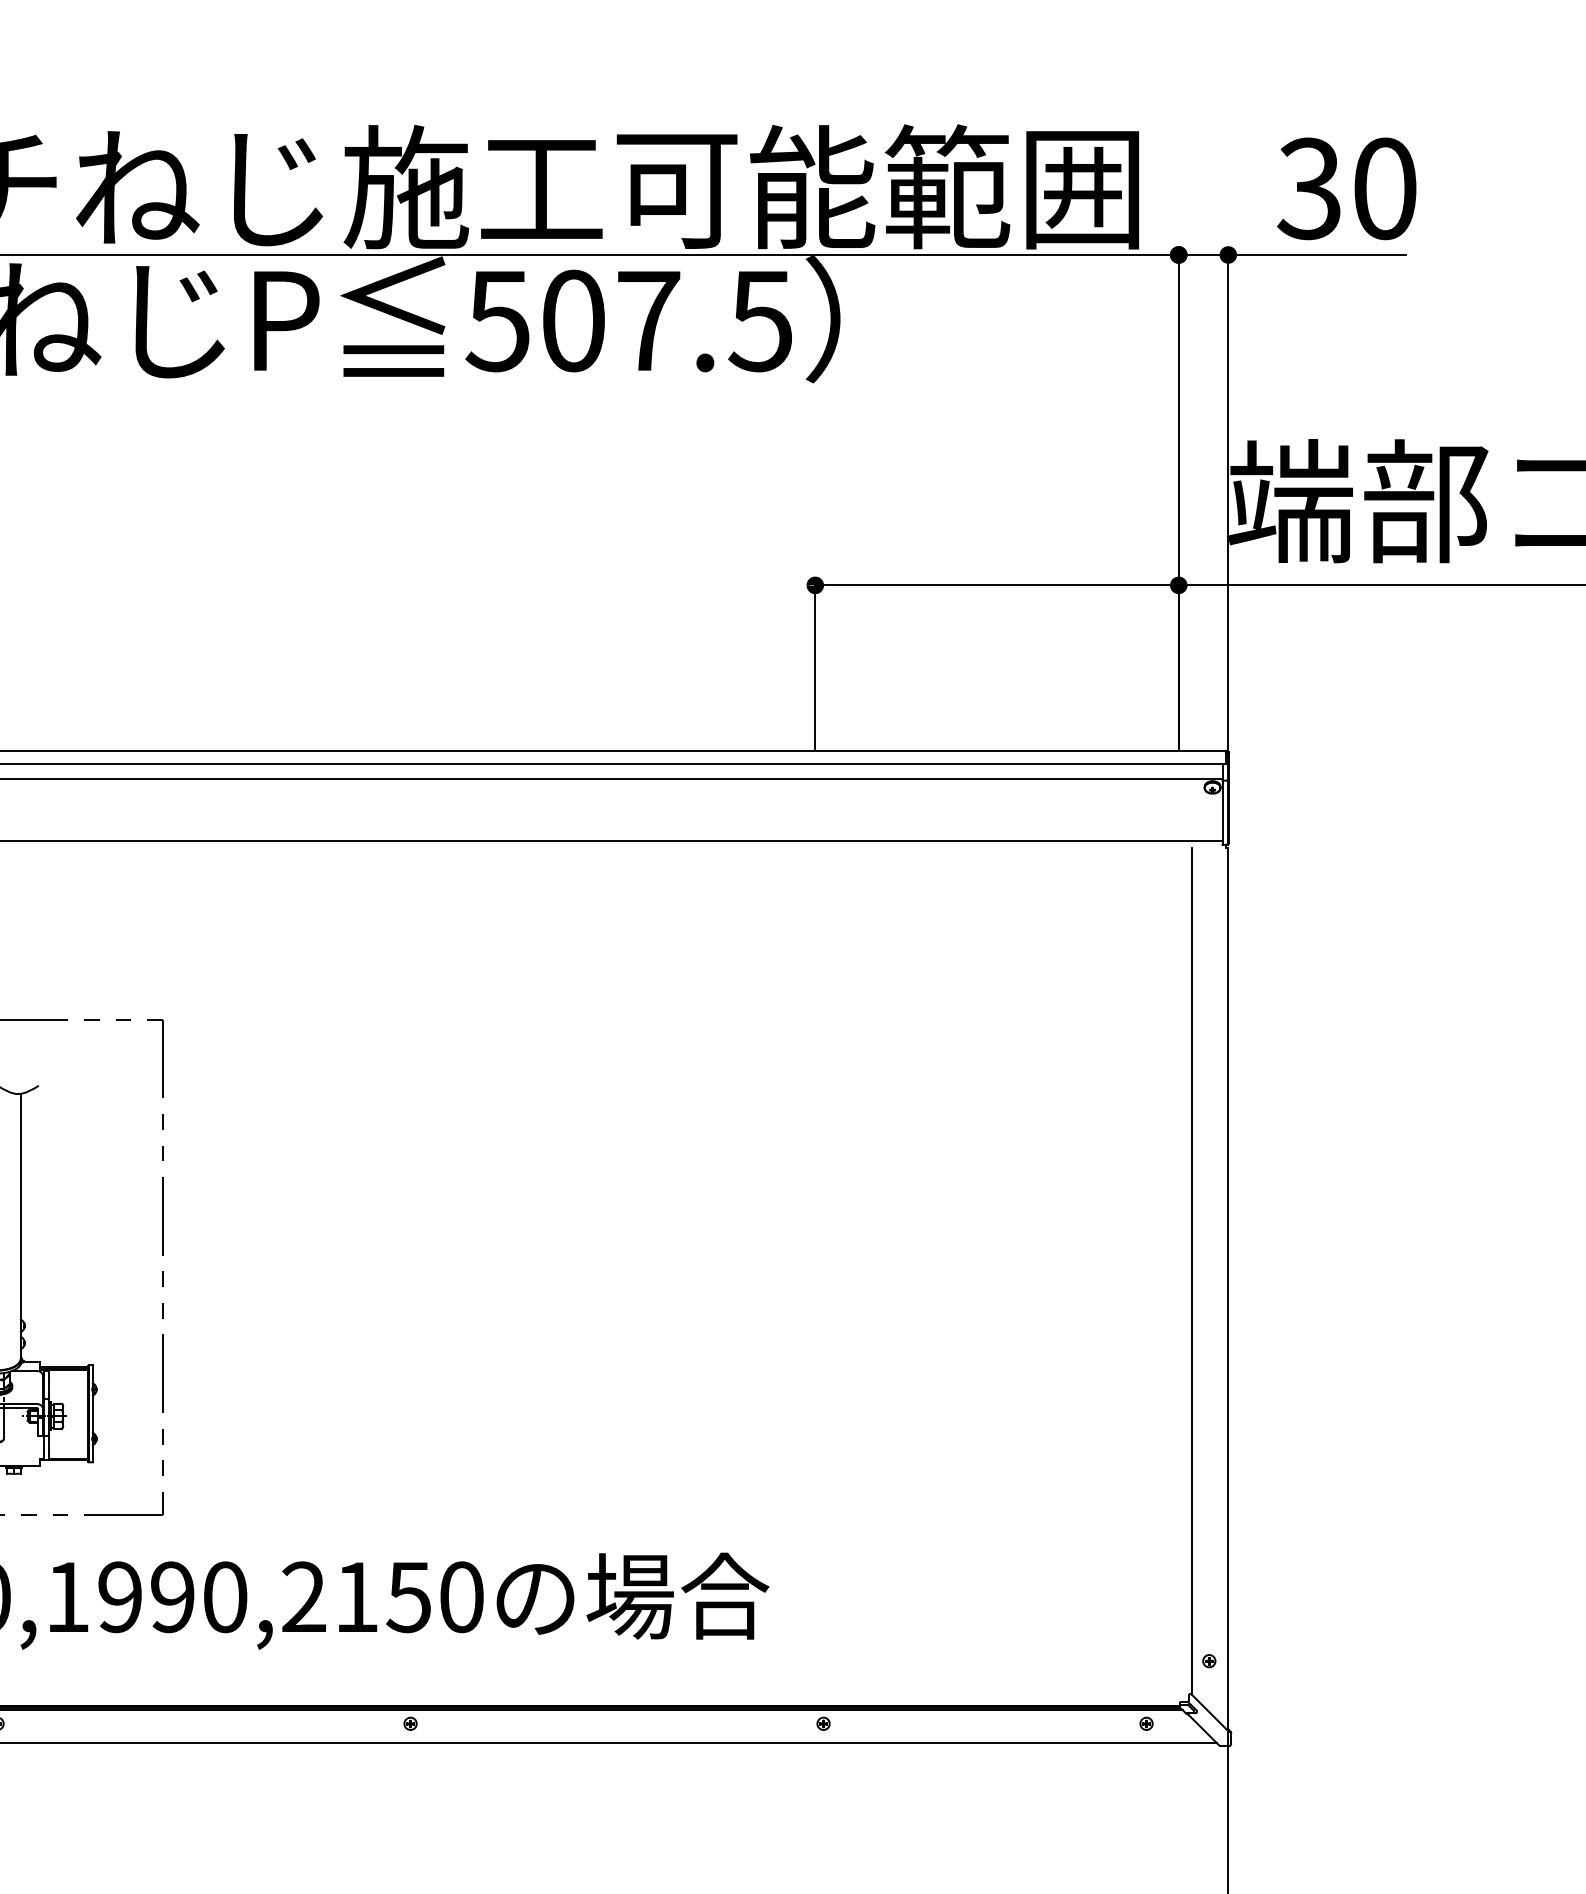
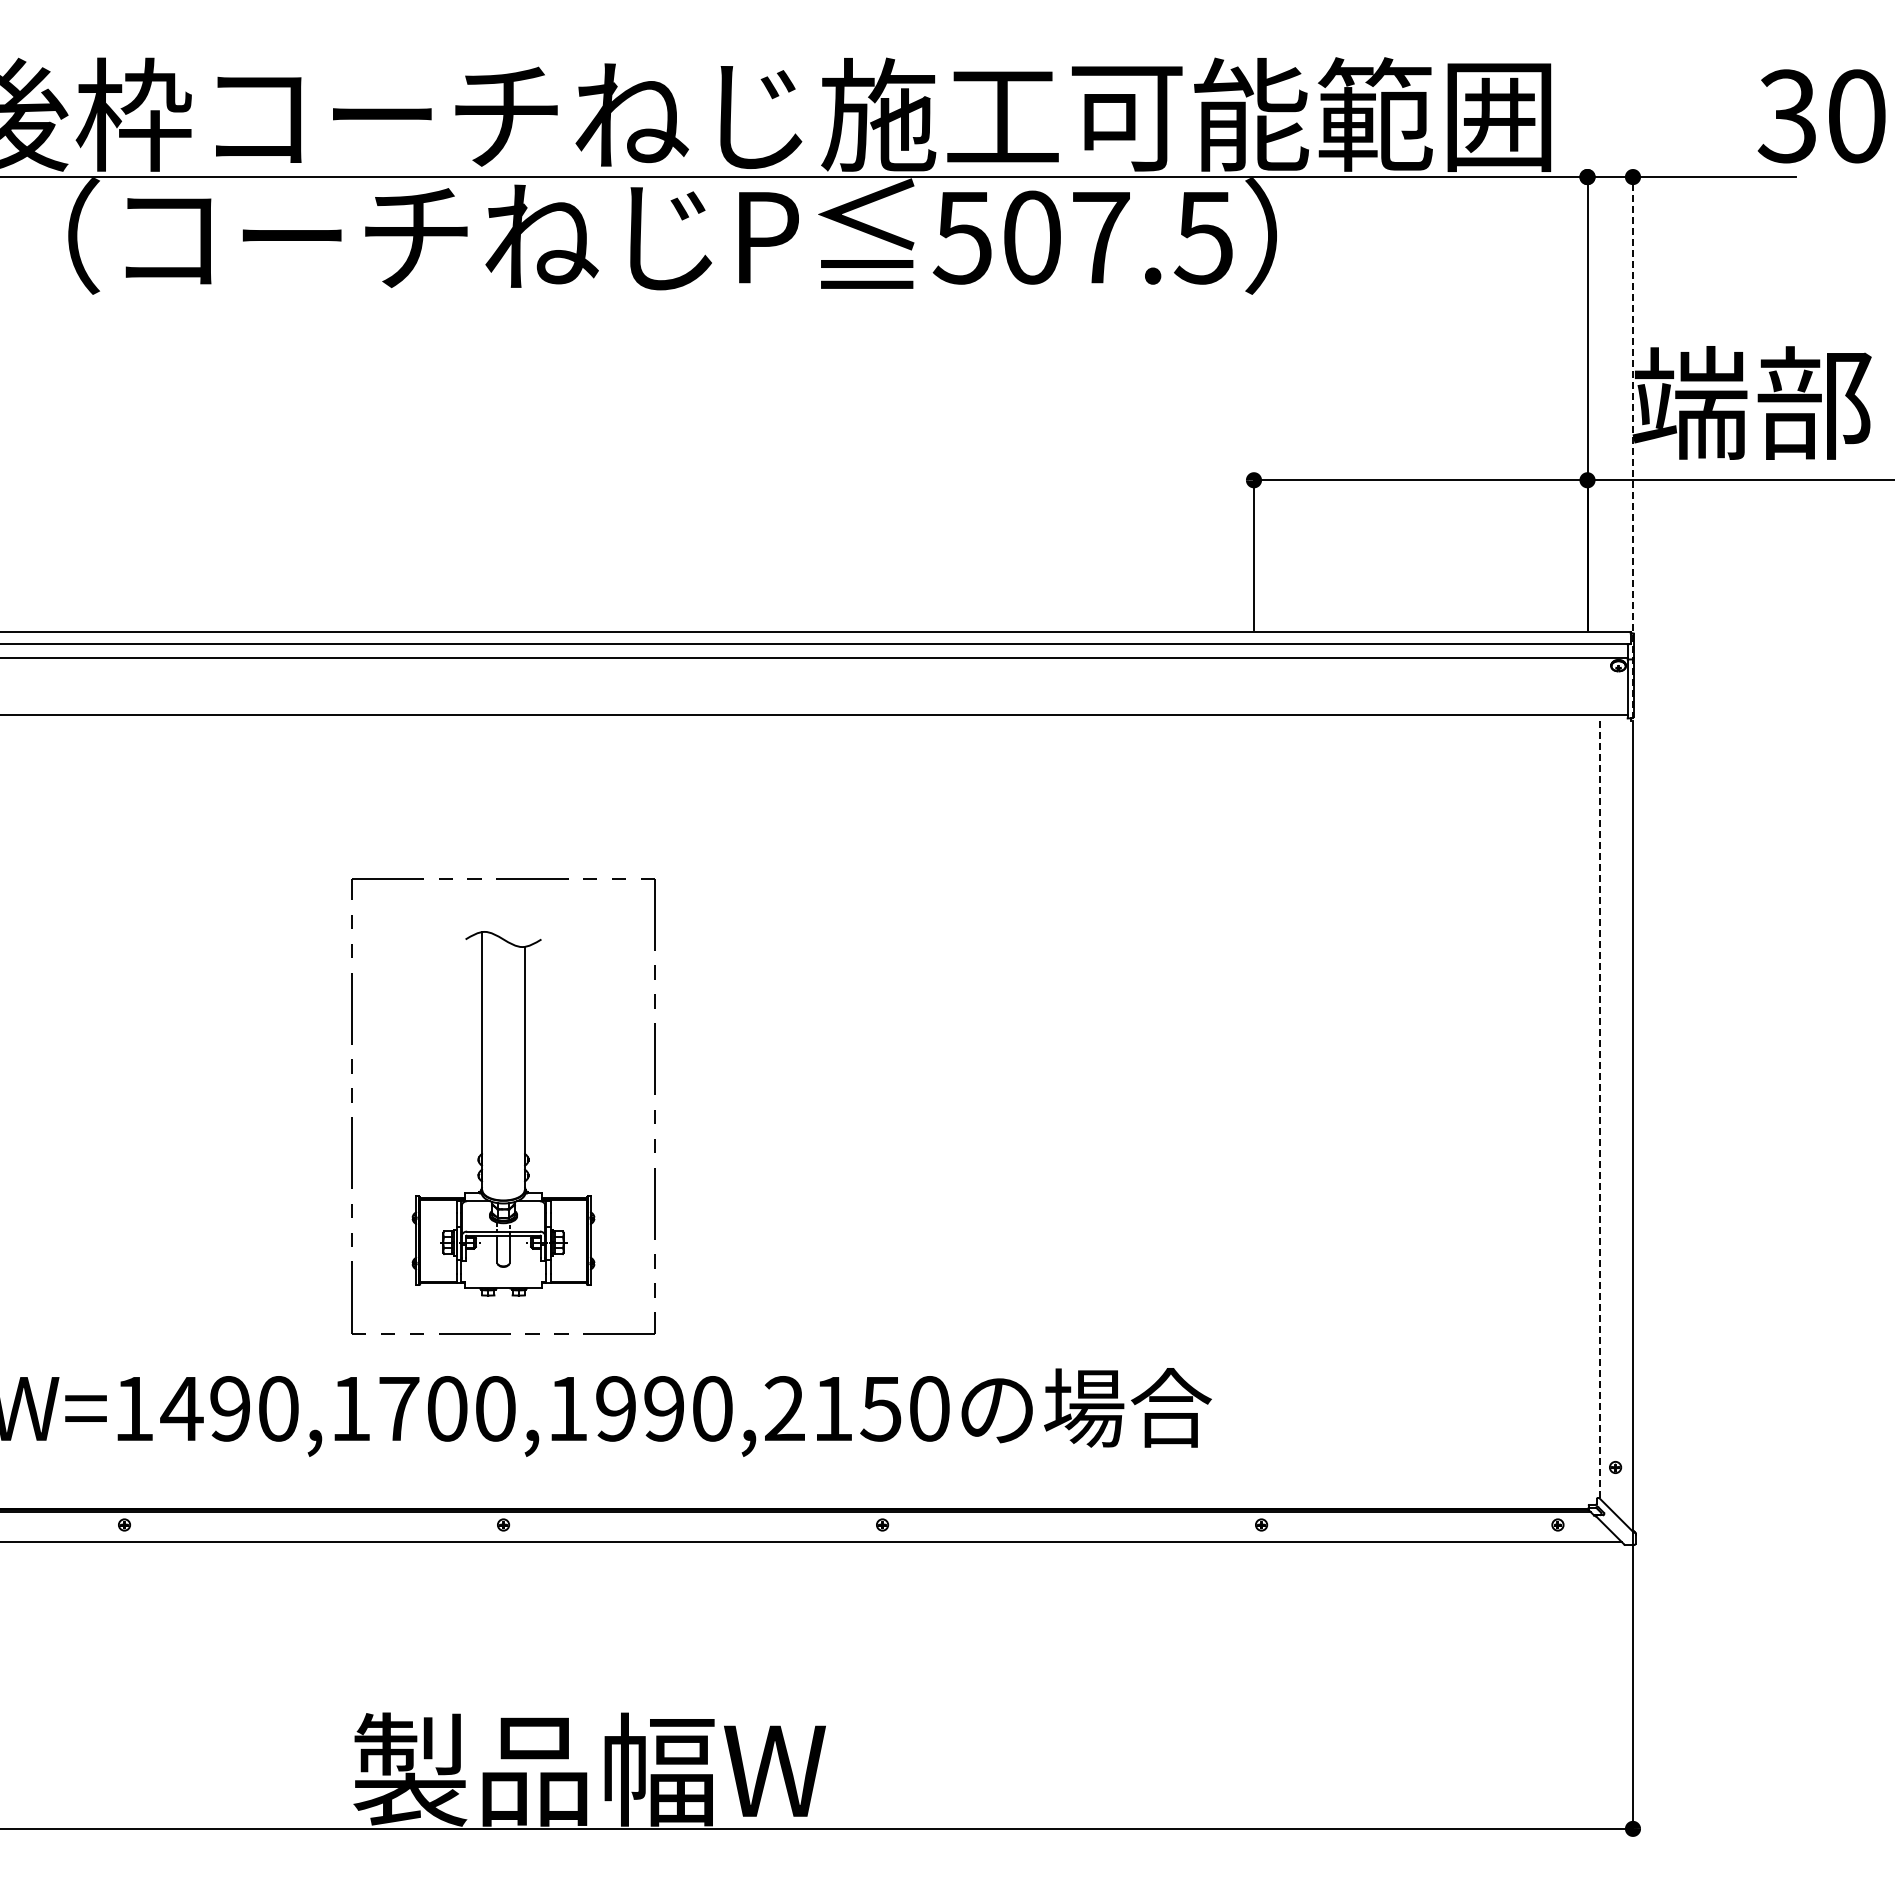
text: (1346, 188) -> (1821, 116), moved
line: (1227, 549) -> (1632, 447), solid -> dashed
line: (1191, 1271) -> (1599, 1109), solid -> dashed

